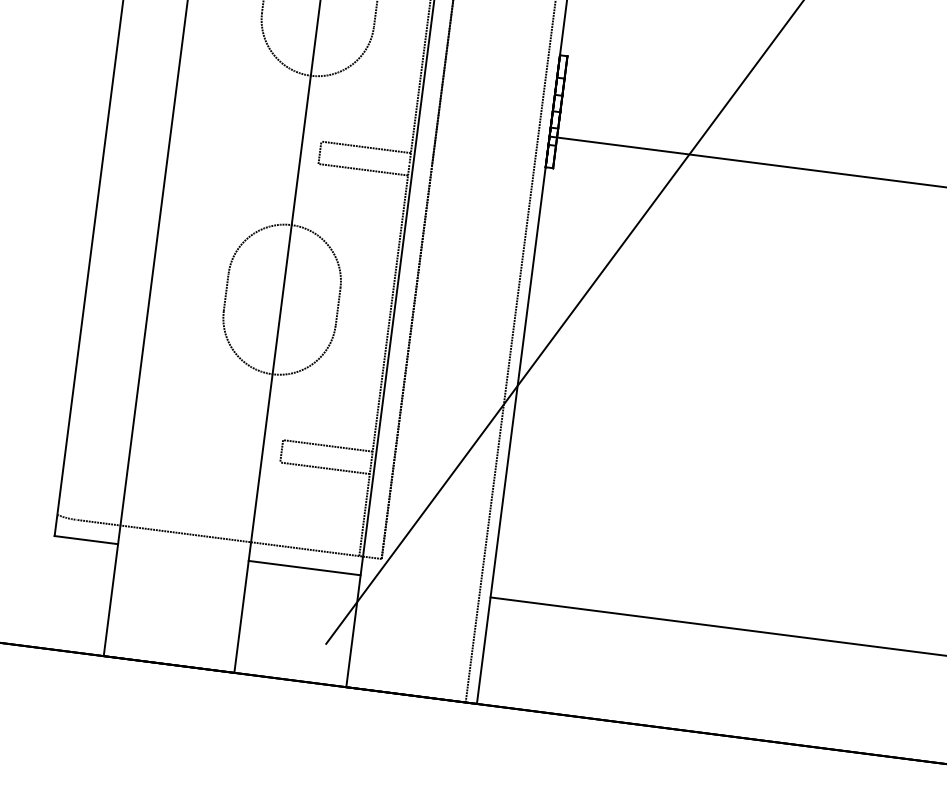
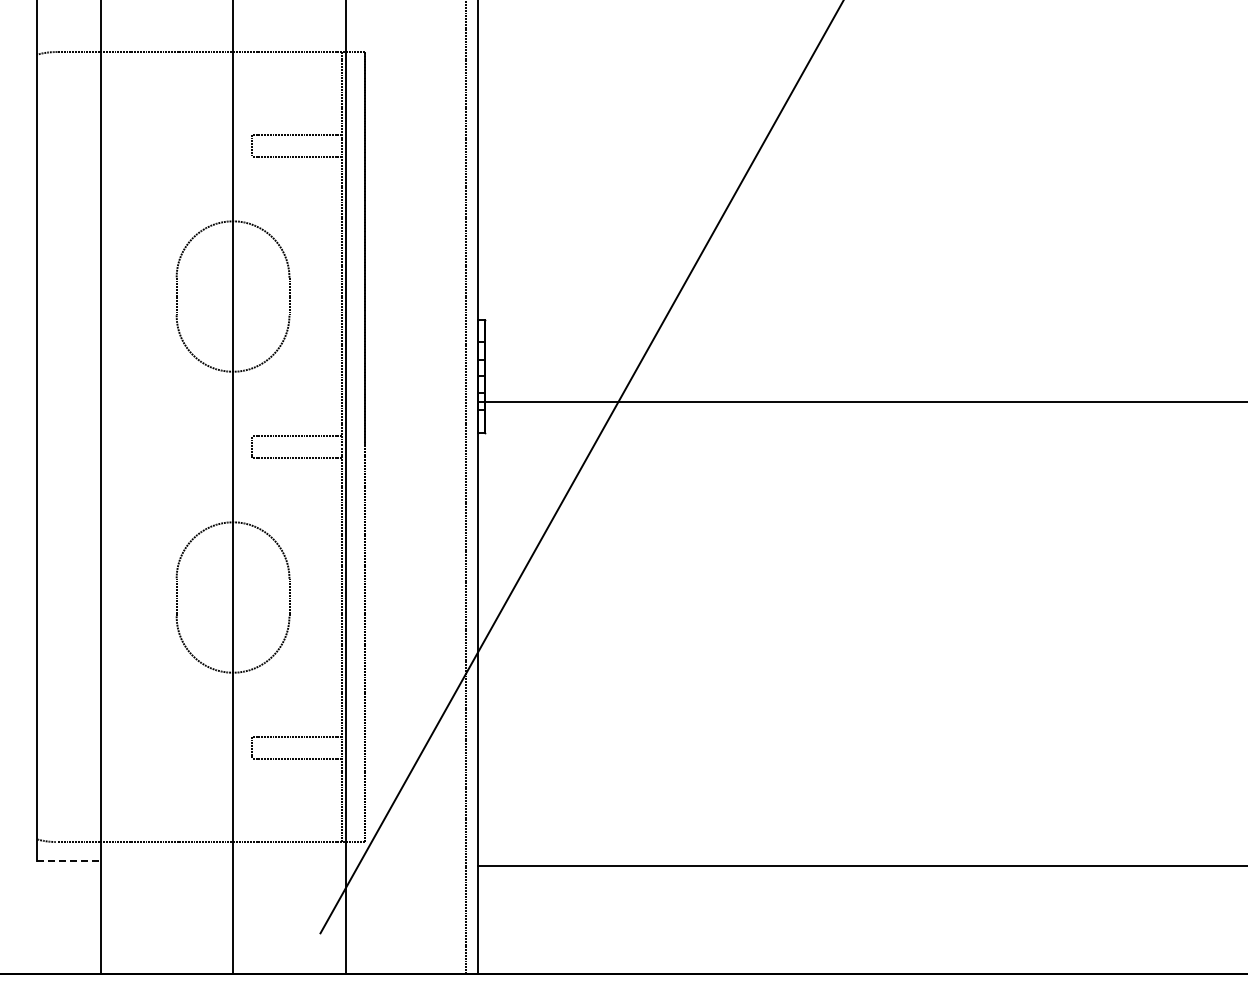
line: (86, 539) -> (69, 860), solid -> dashed
line: (304, 567) -> (289, 860), removed

